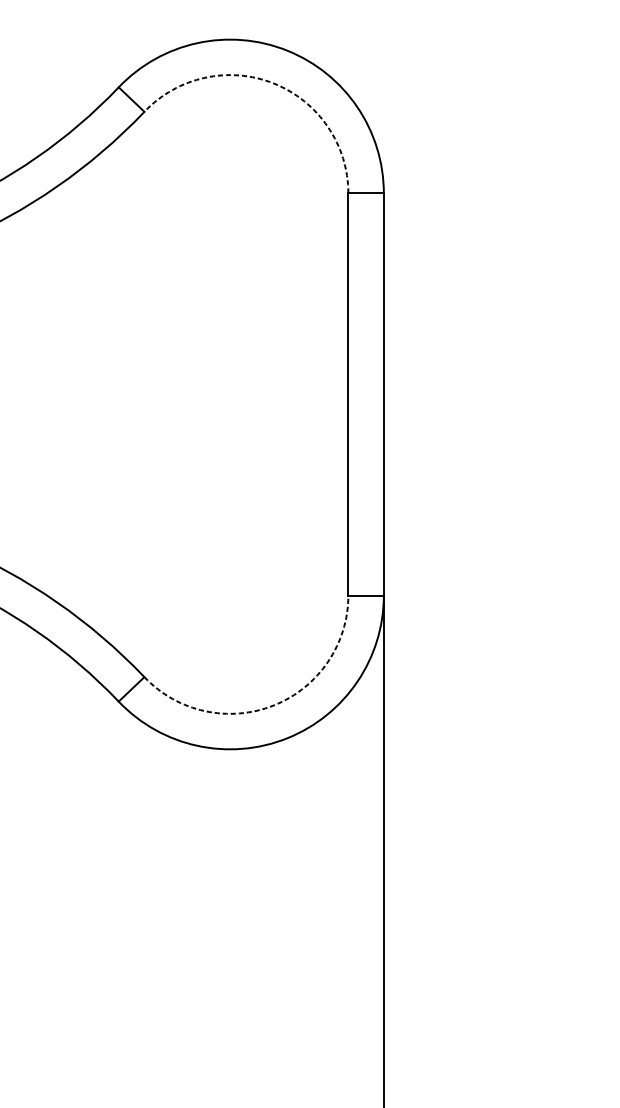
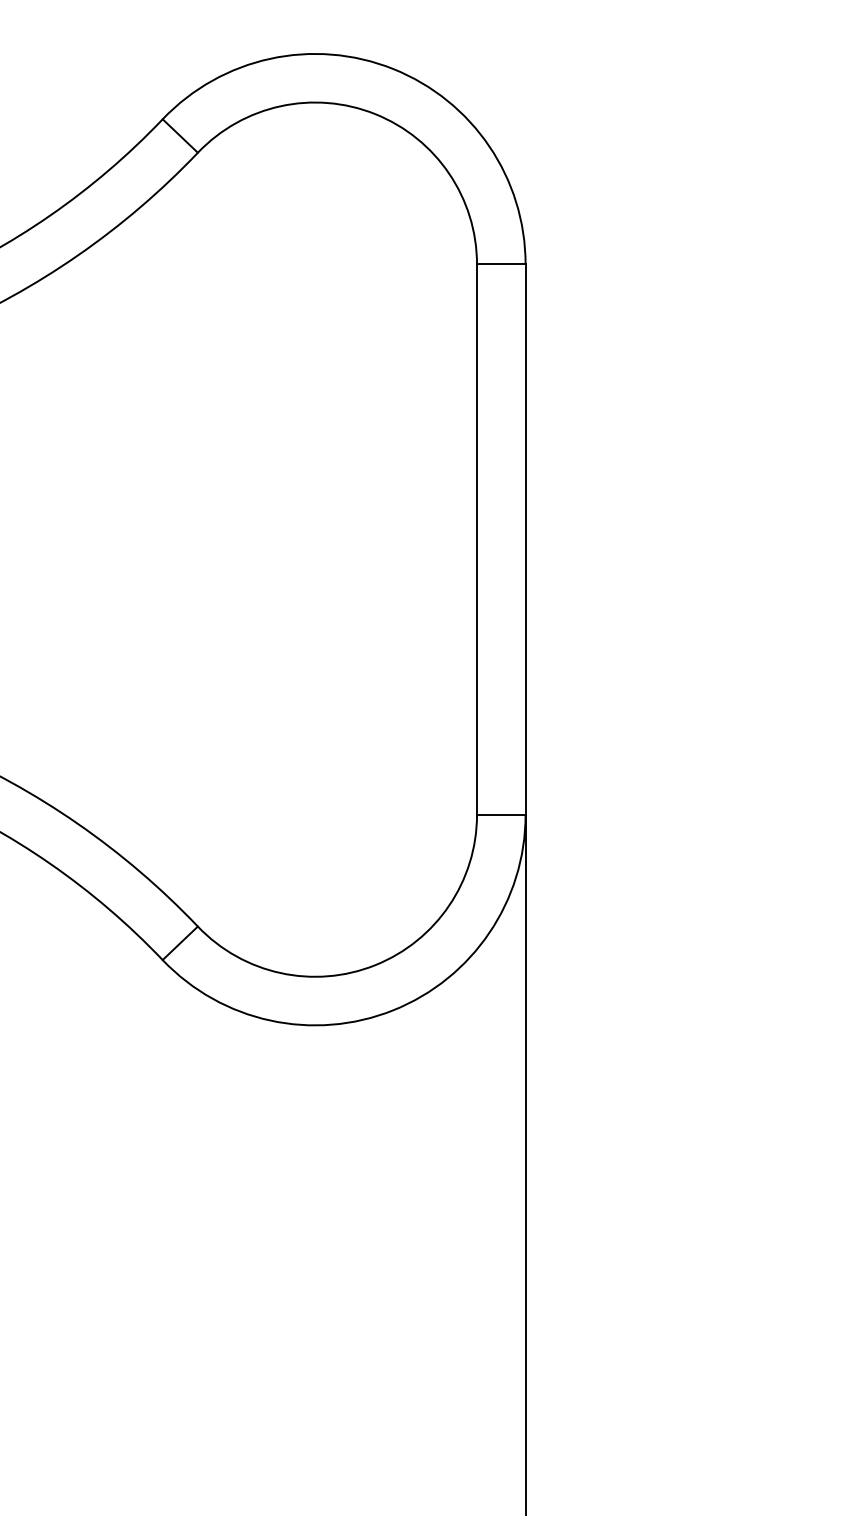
arc: (274, 83) -> (375, 114), dashed -> solid
arc: (274, 705) -> (375, 965), dashed -> solid

